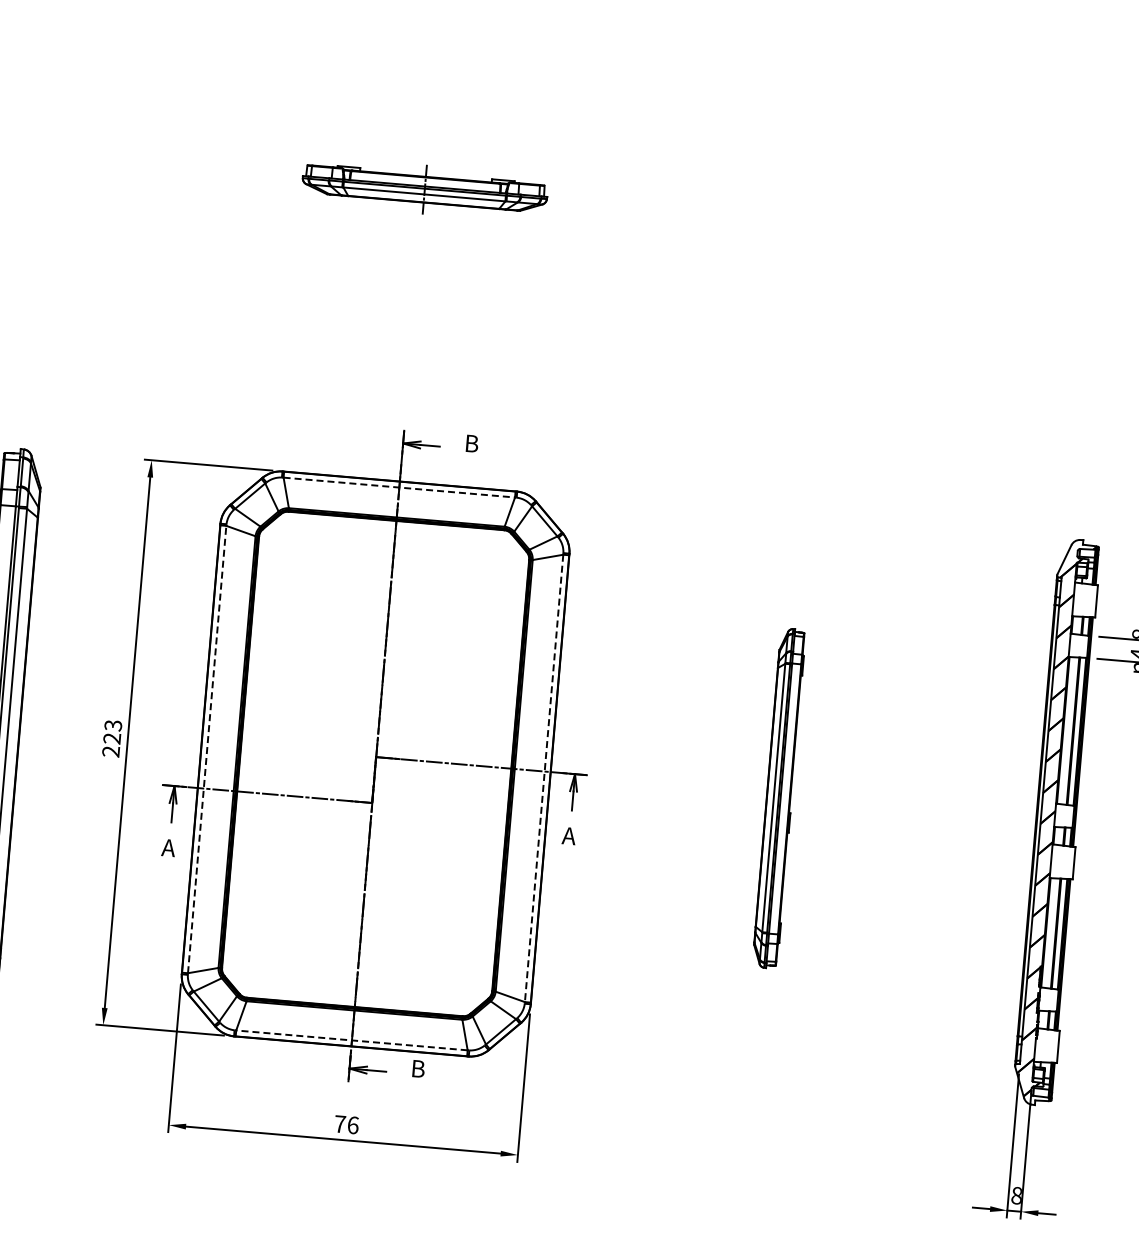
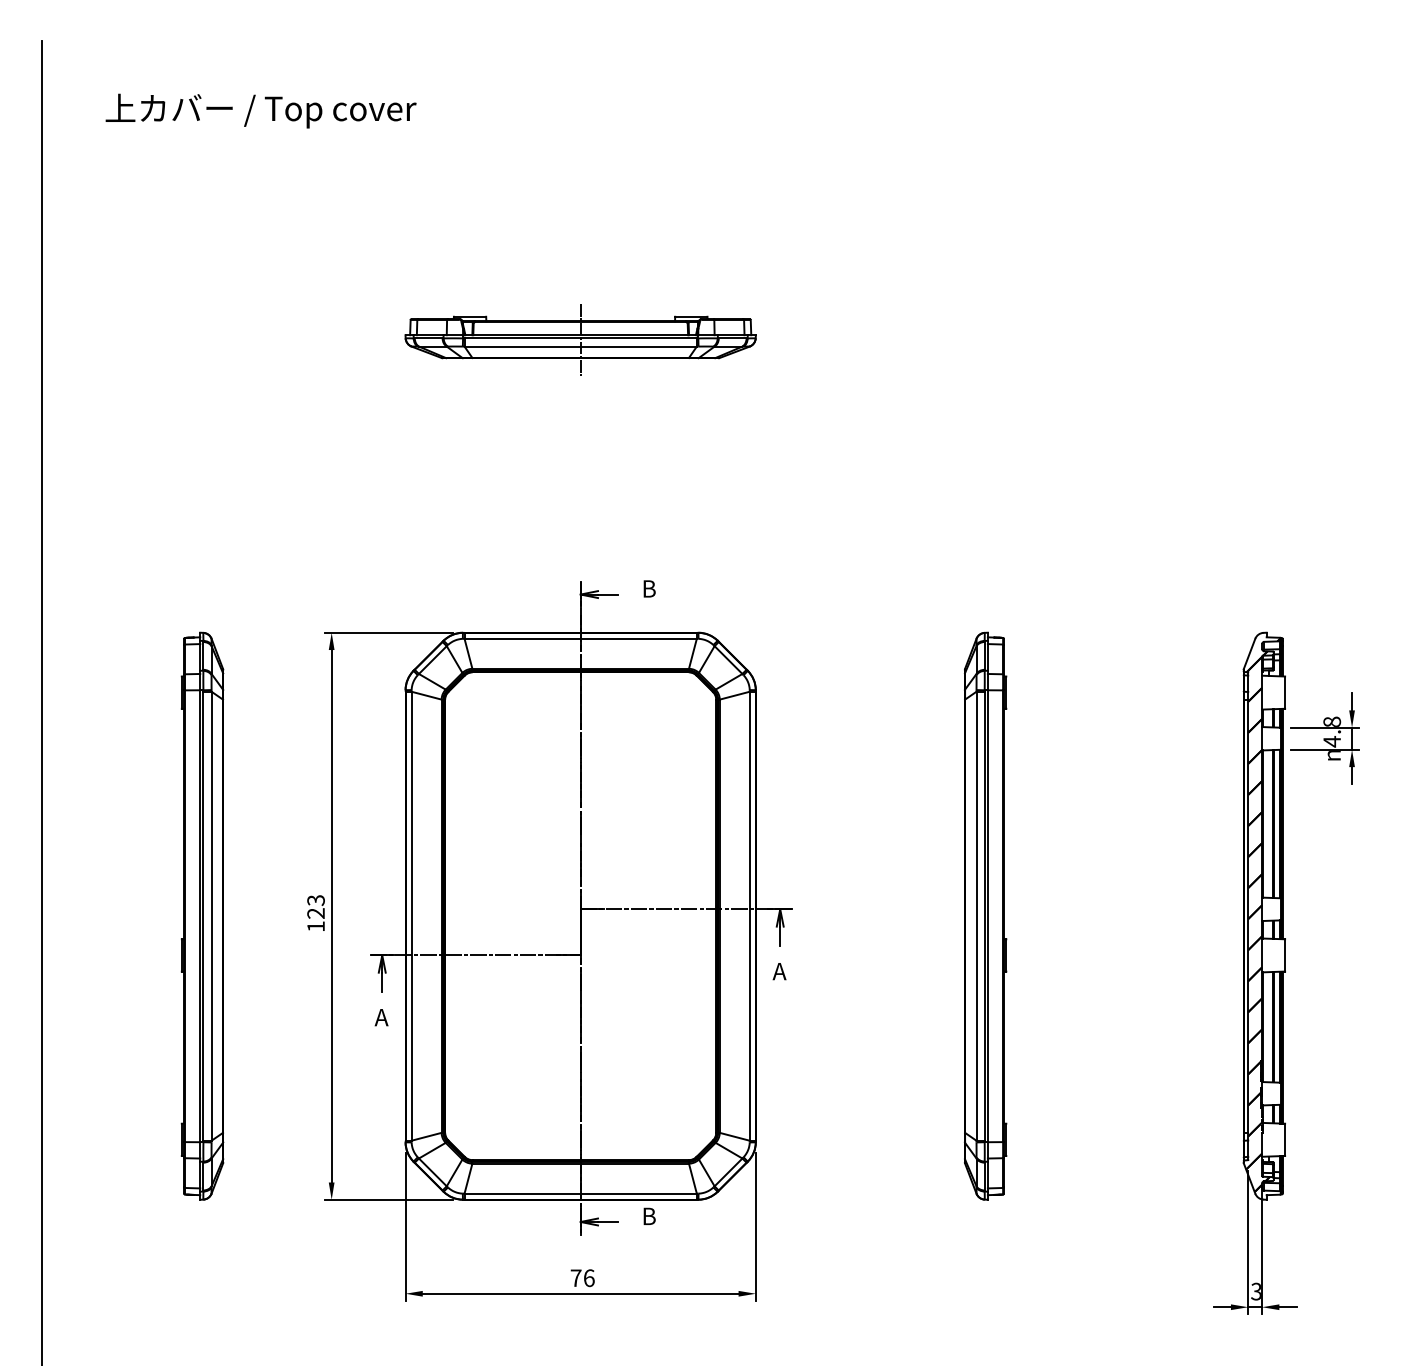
part: (424, 189) -> (580, 339), size x1.43
line: (400, 487) -> (581, 638), dashed -> solid
line: (207, 748) -> (411, 915), dashed -> solid
text: (110, 751) -> (315, 926), 223 -> 123
line: (543, 778) -> (749, 916), dashed -> solid
part: (779, 797) -> (985, 915), size x1.67
line: (351, 1040) -> (580, 1193), dashed -> solid
text: (1015, 1195) -> (1255, 1291), 8 -> 3

